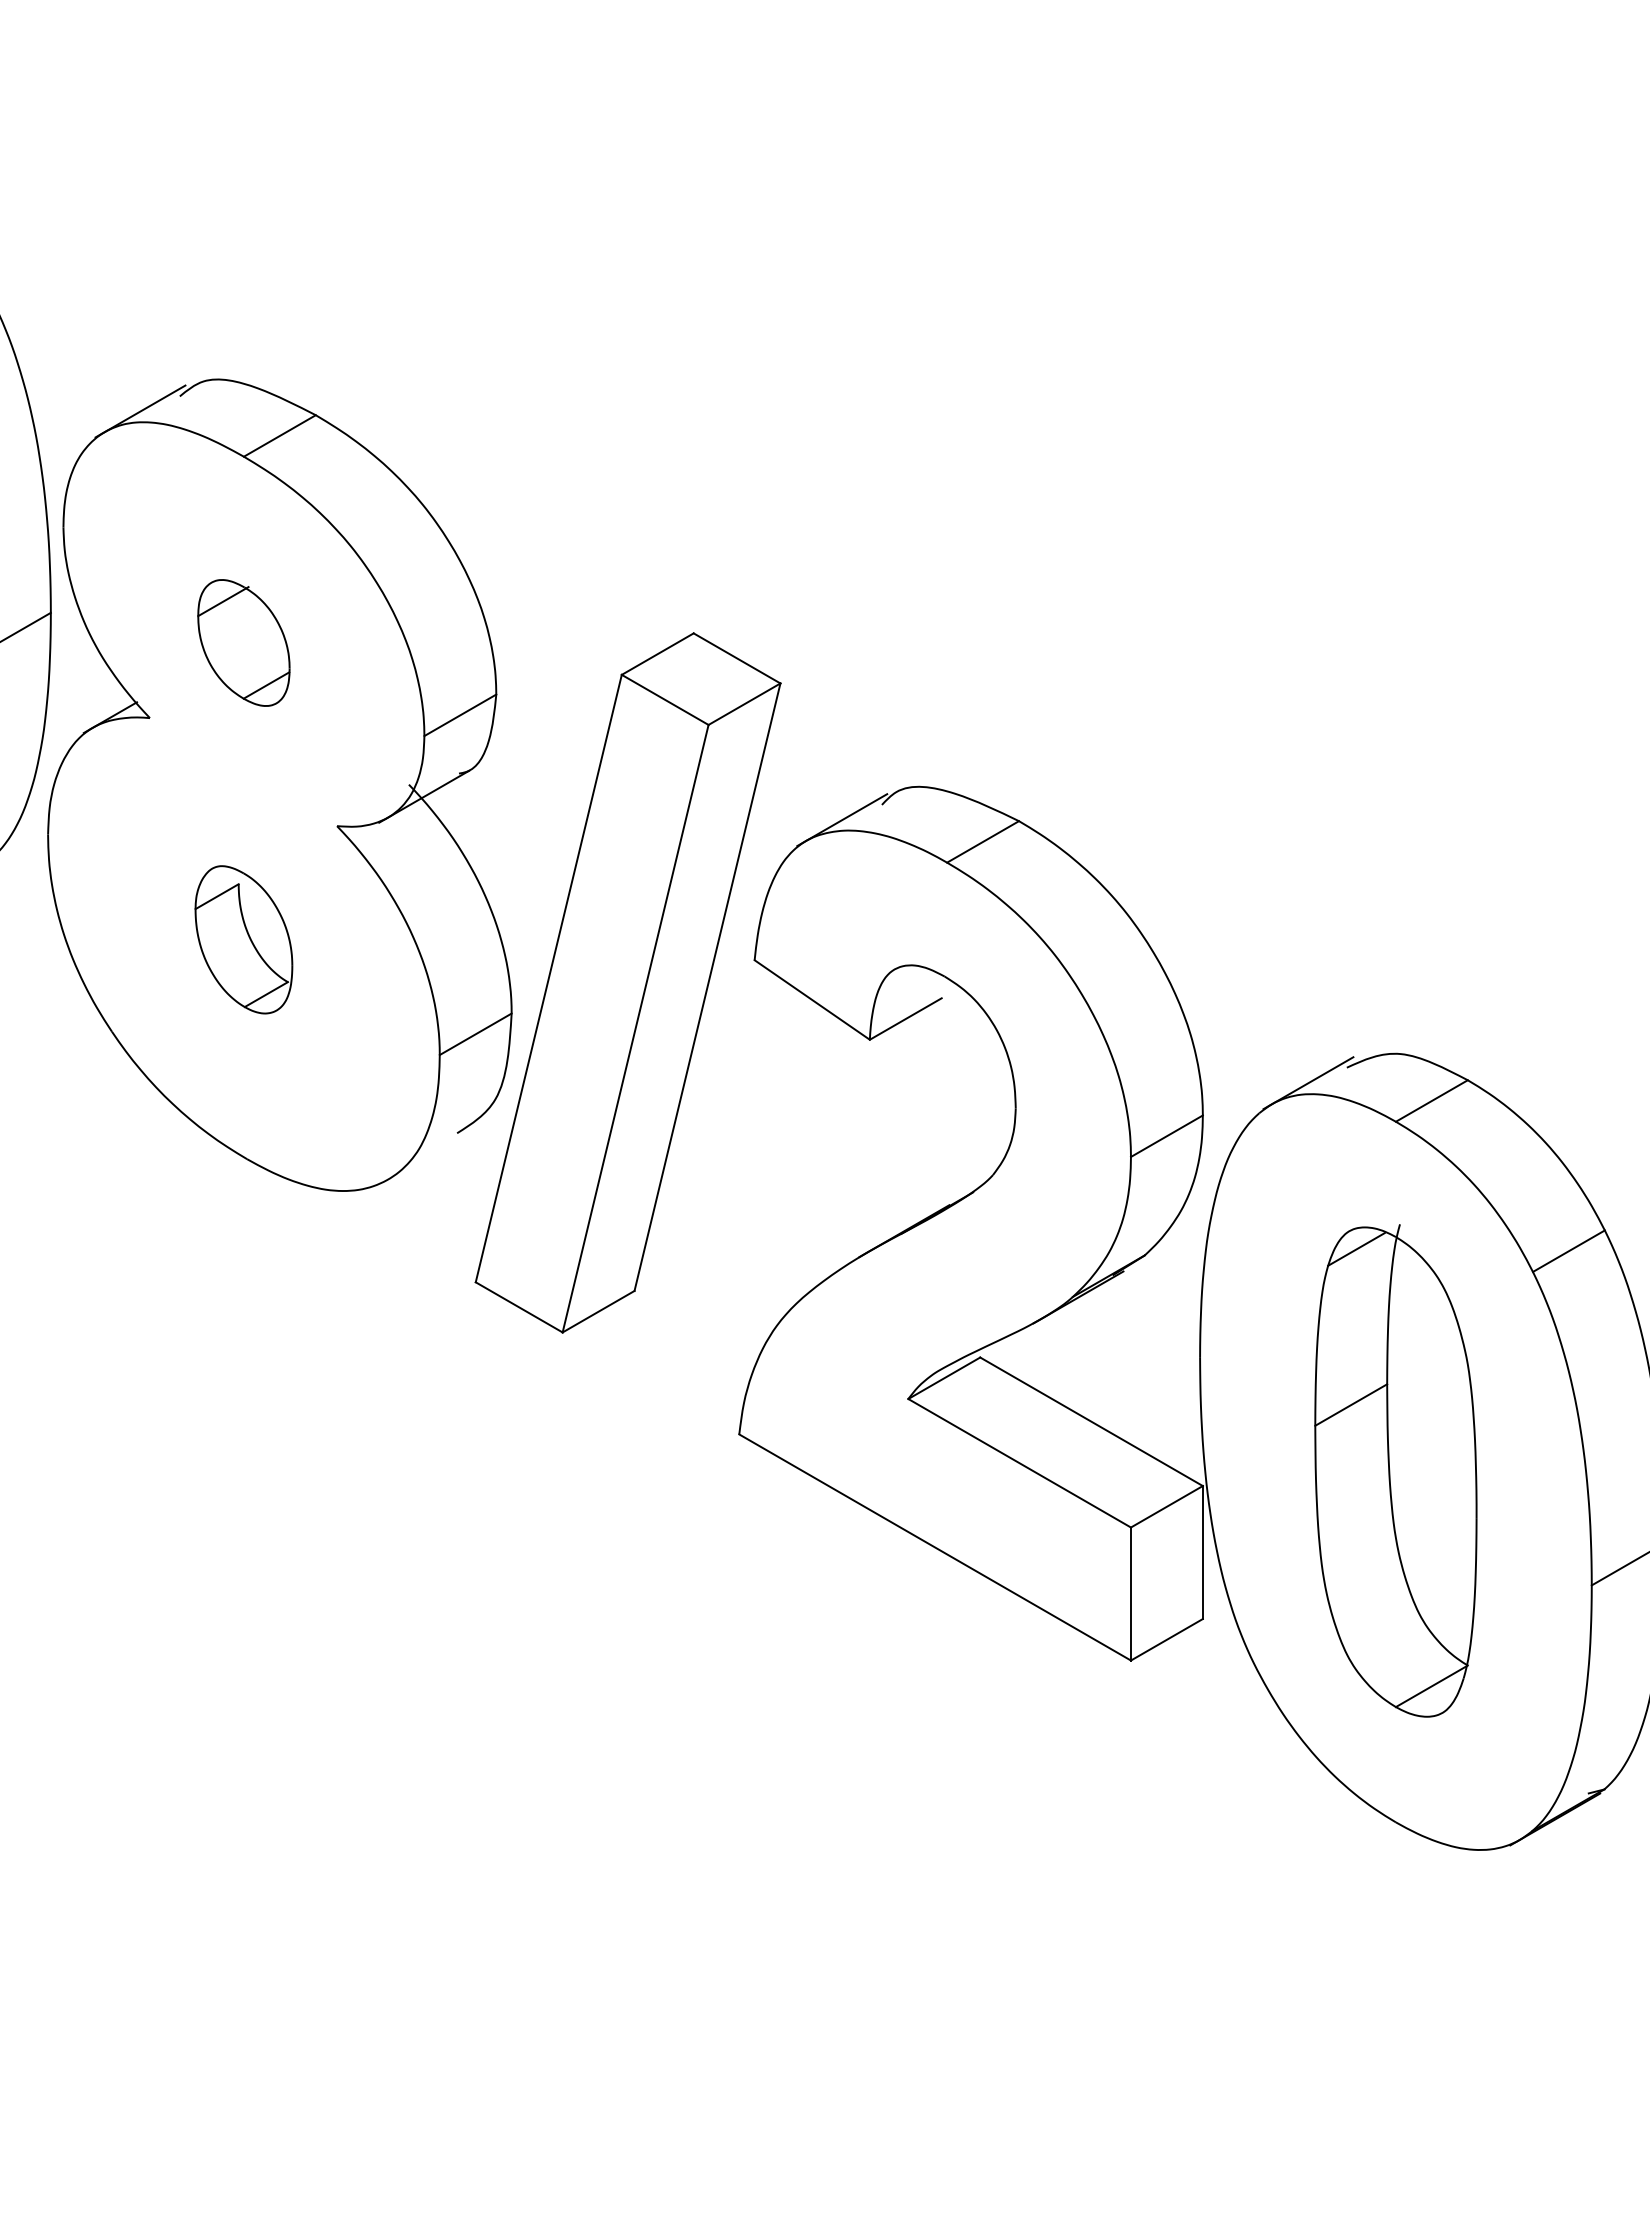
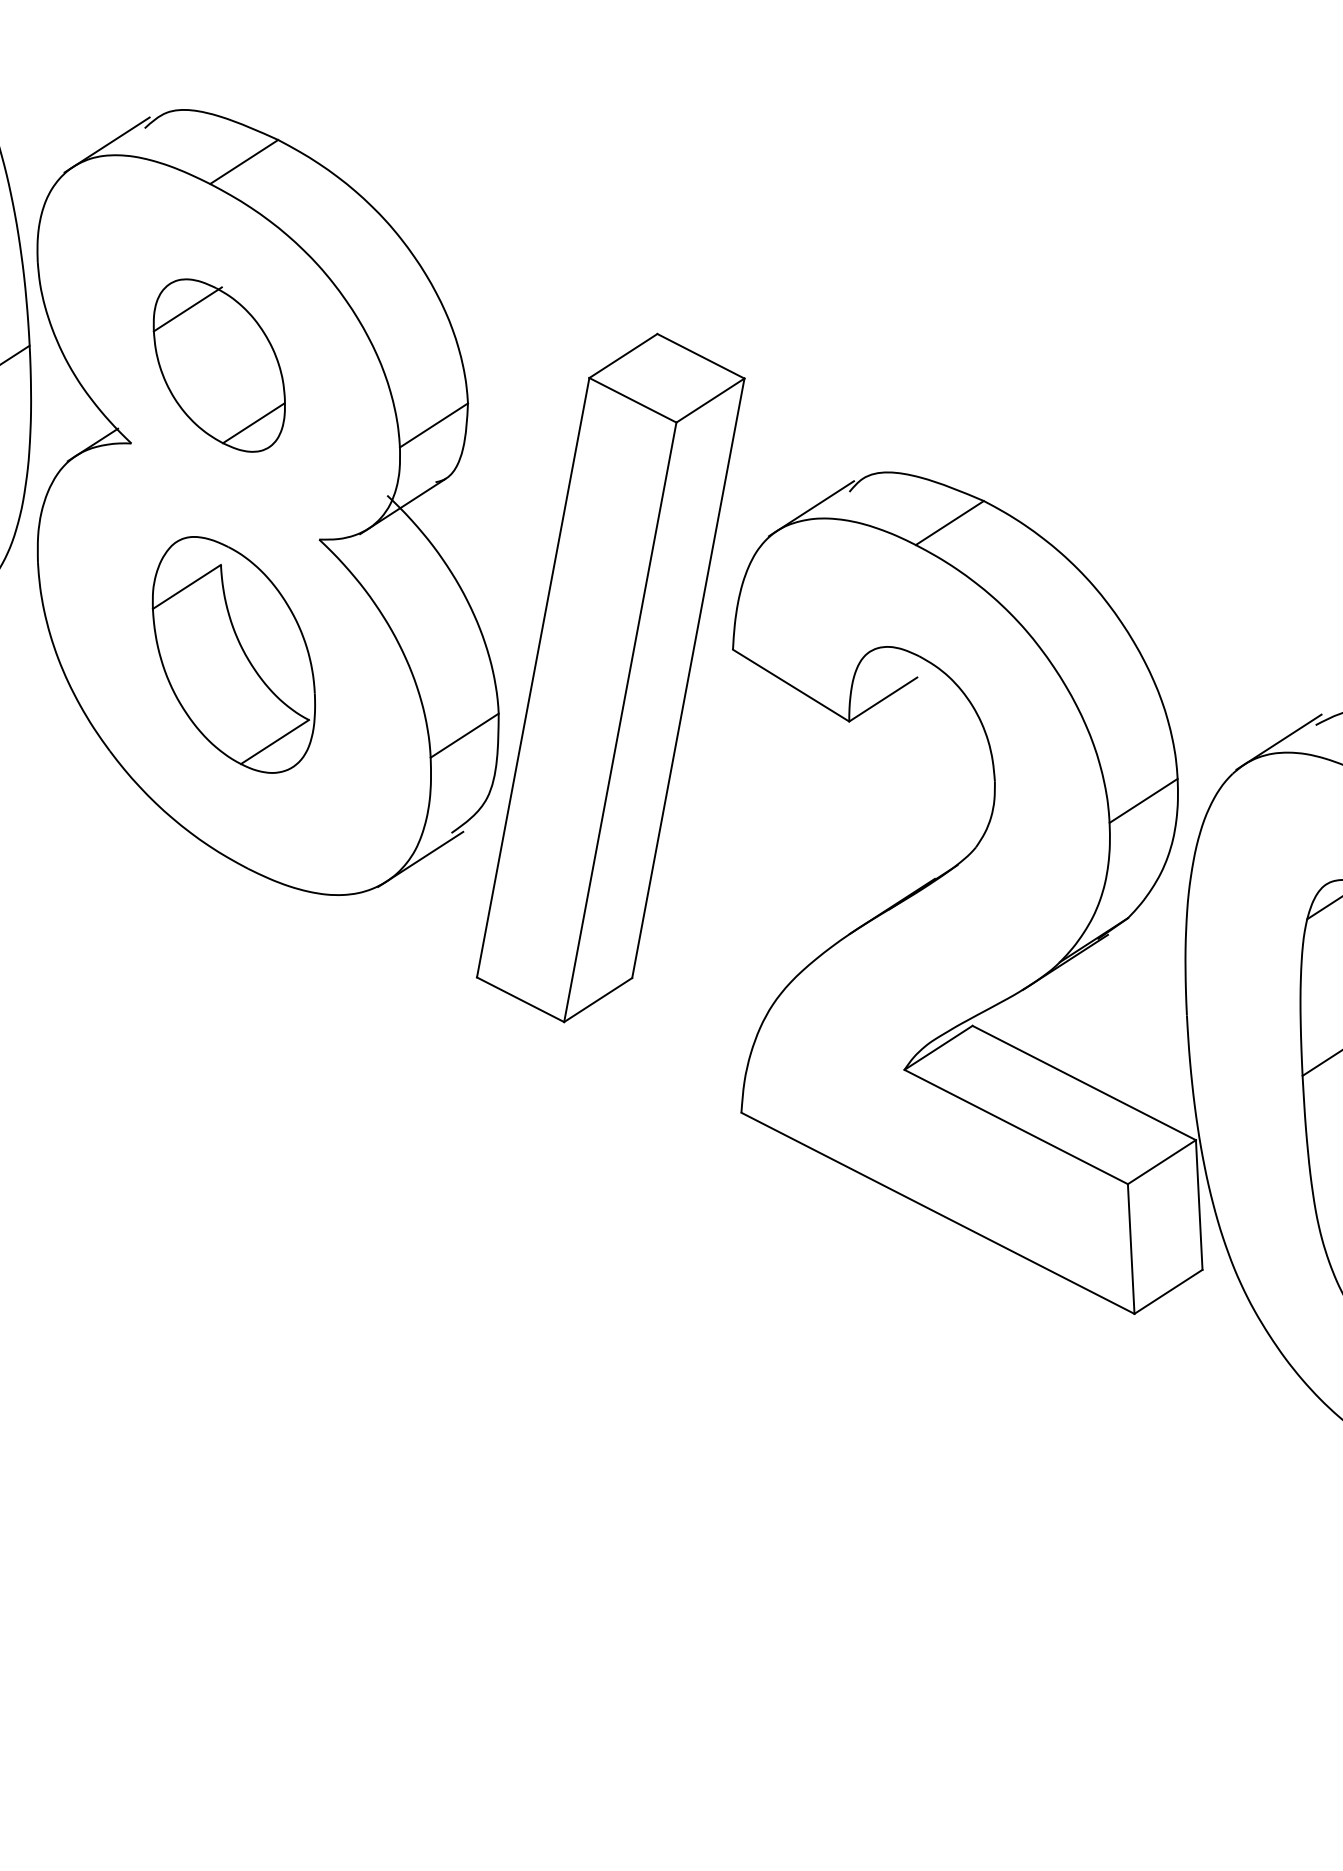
part: (243, 642) -> (218, 365), size x1.43
part: (243, 939) -> (233, 654), size x1.67
line: (424, 1158) -> (420, 859), added

